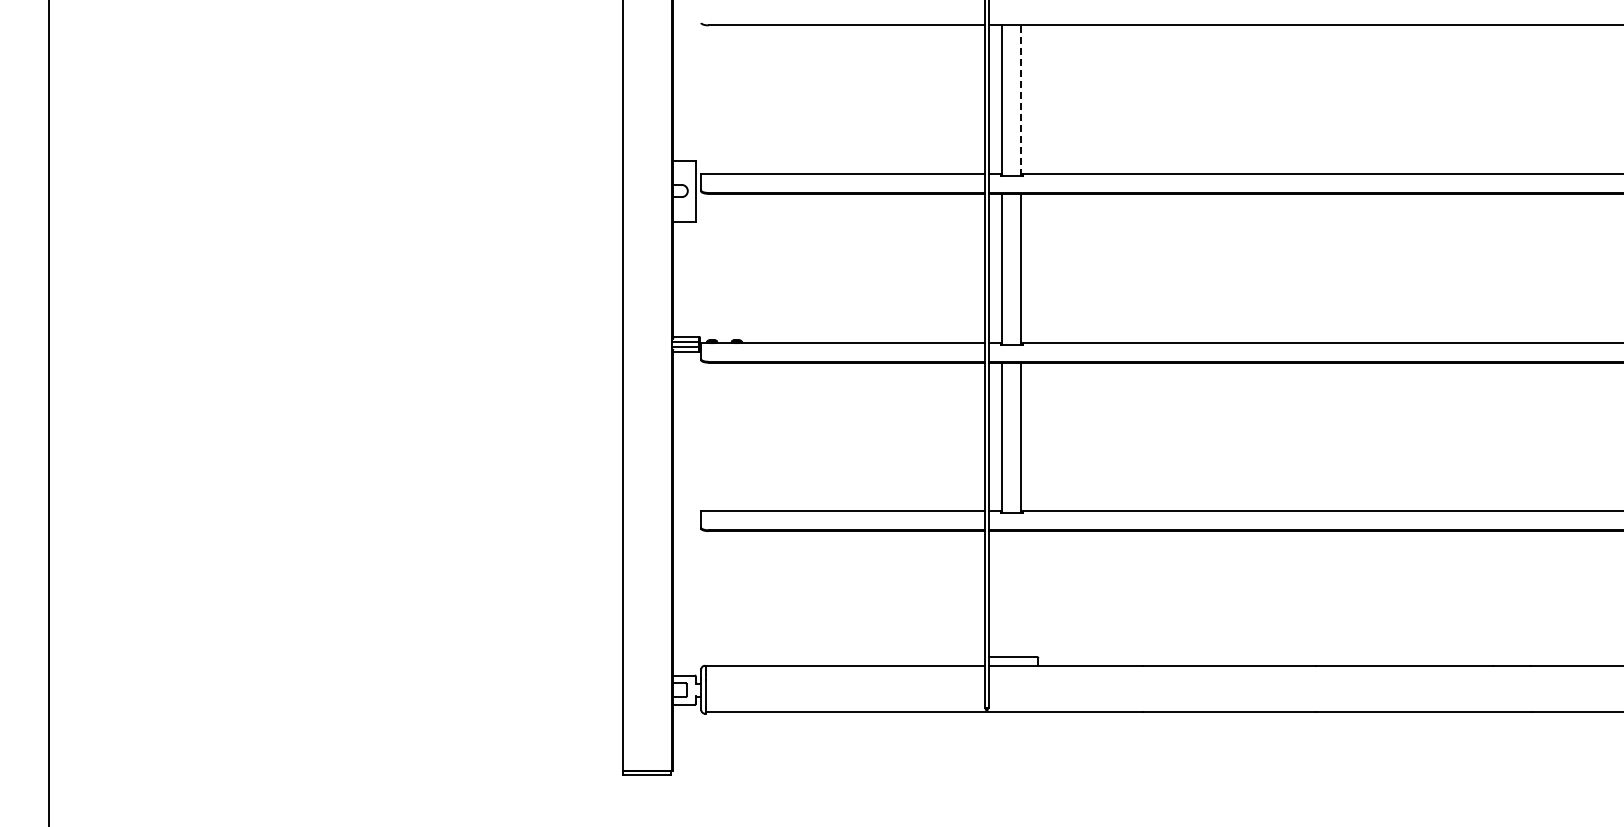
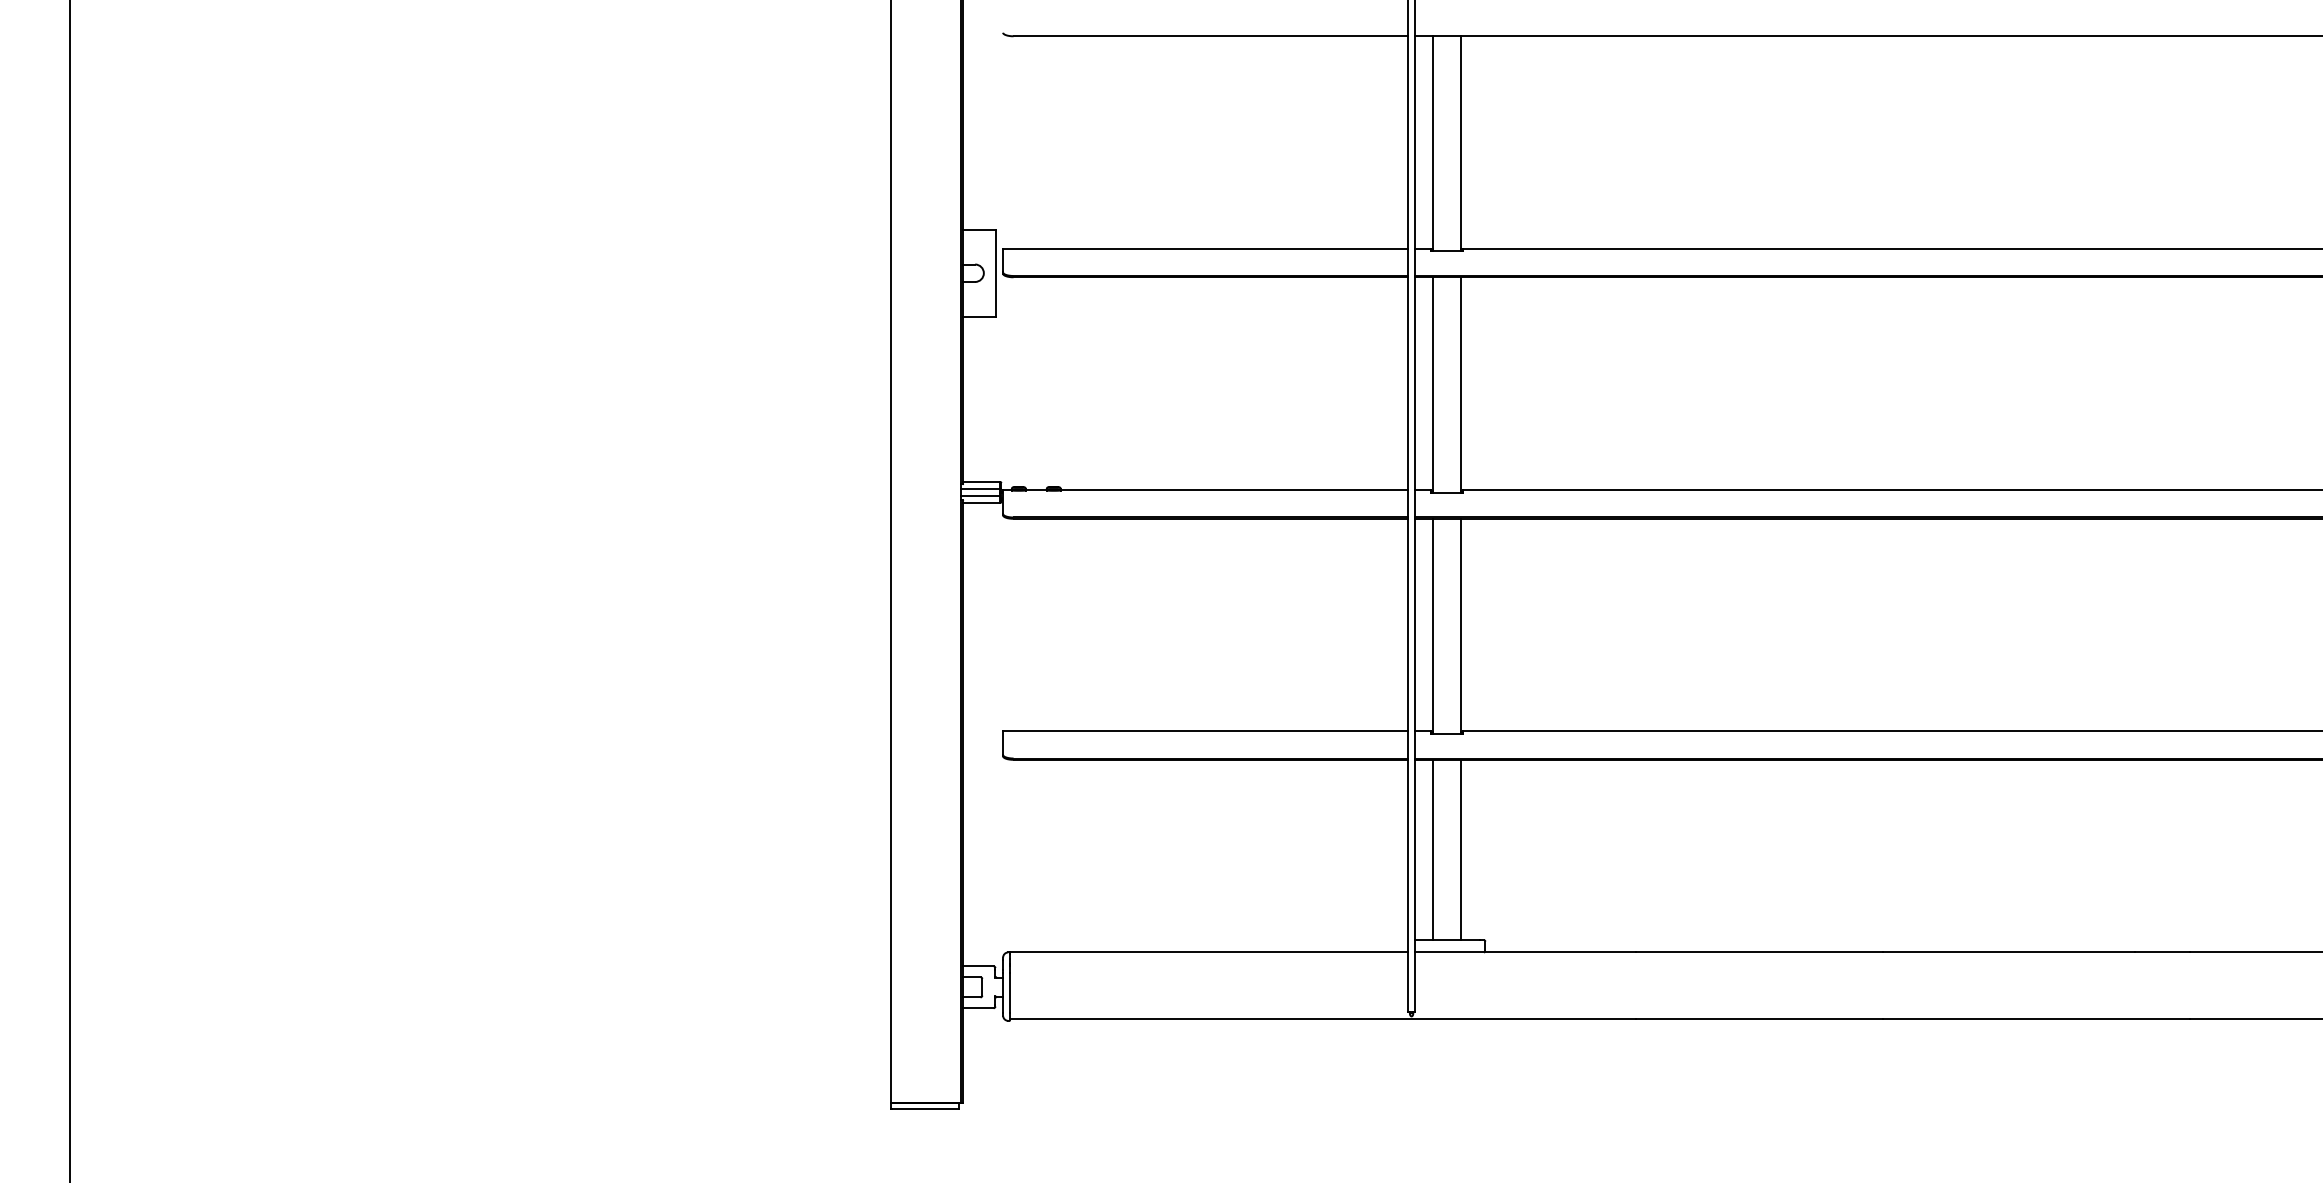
line: (1021, 100) -> (1461, 143), dashed -> solid
line: (1001, 594) -> (1432, 850), added
line: (1021, 594) -> (1461, 850), added

